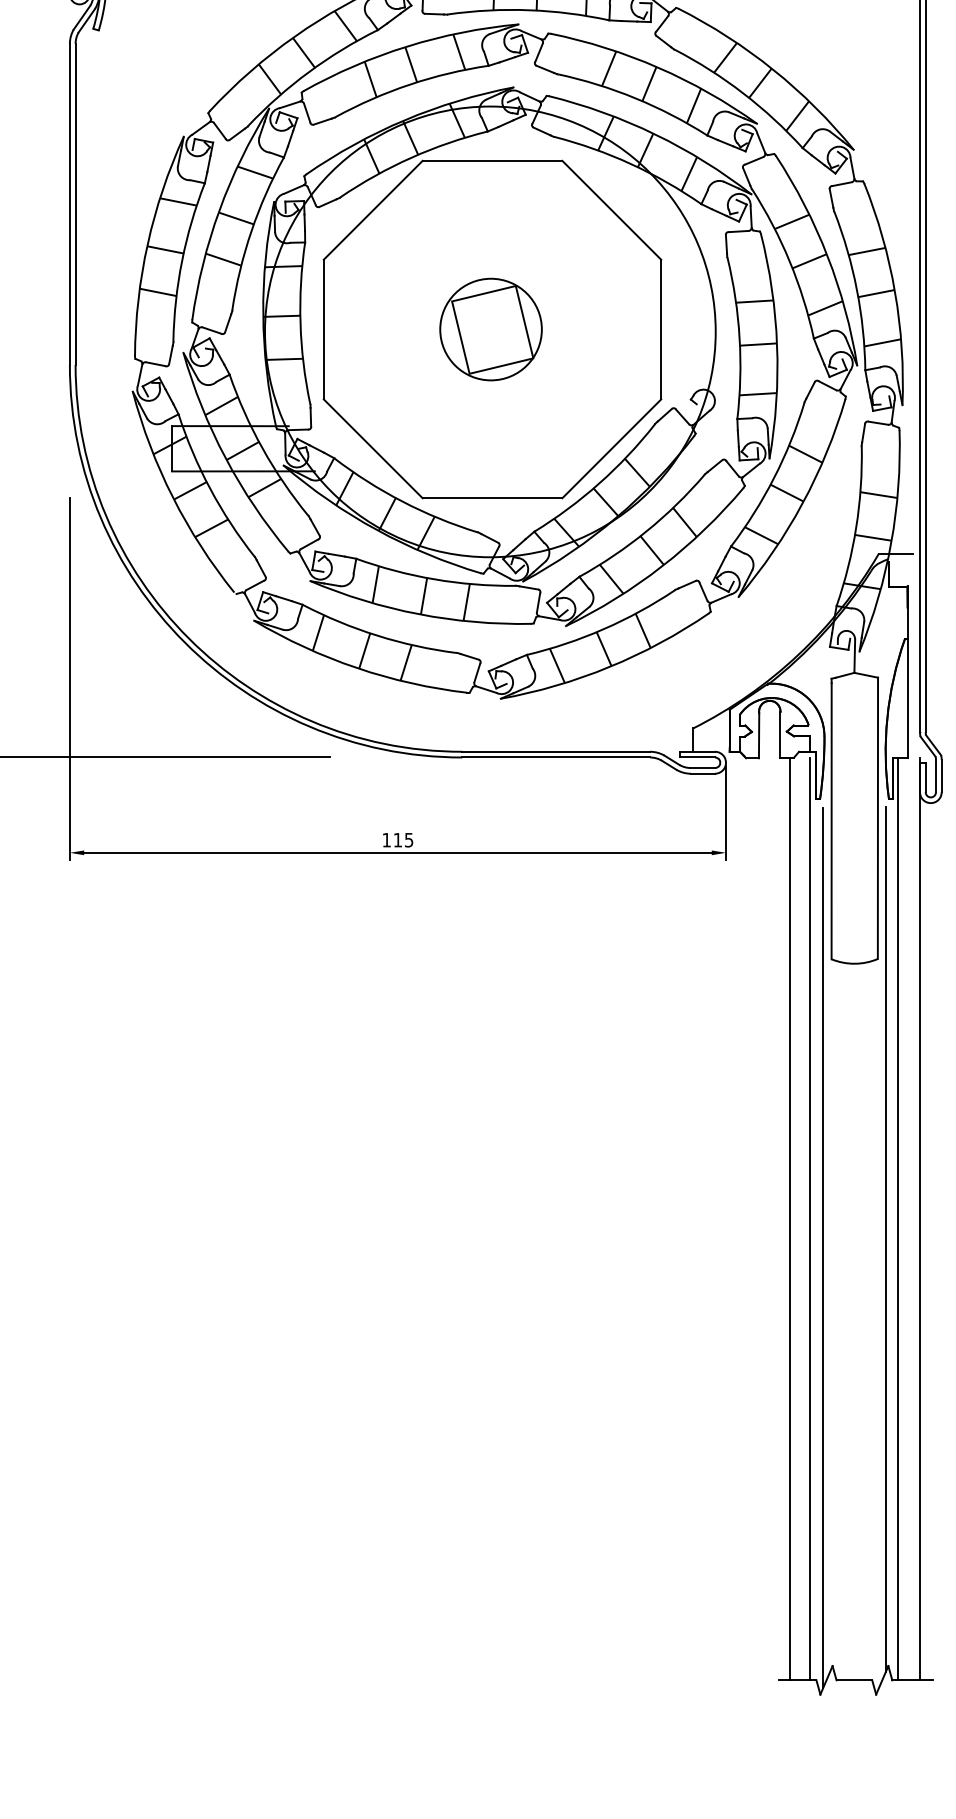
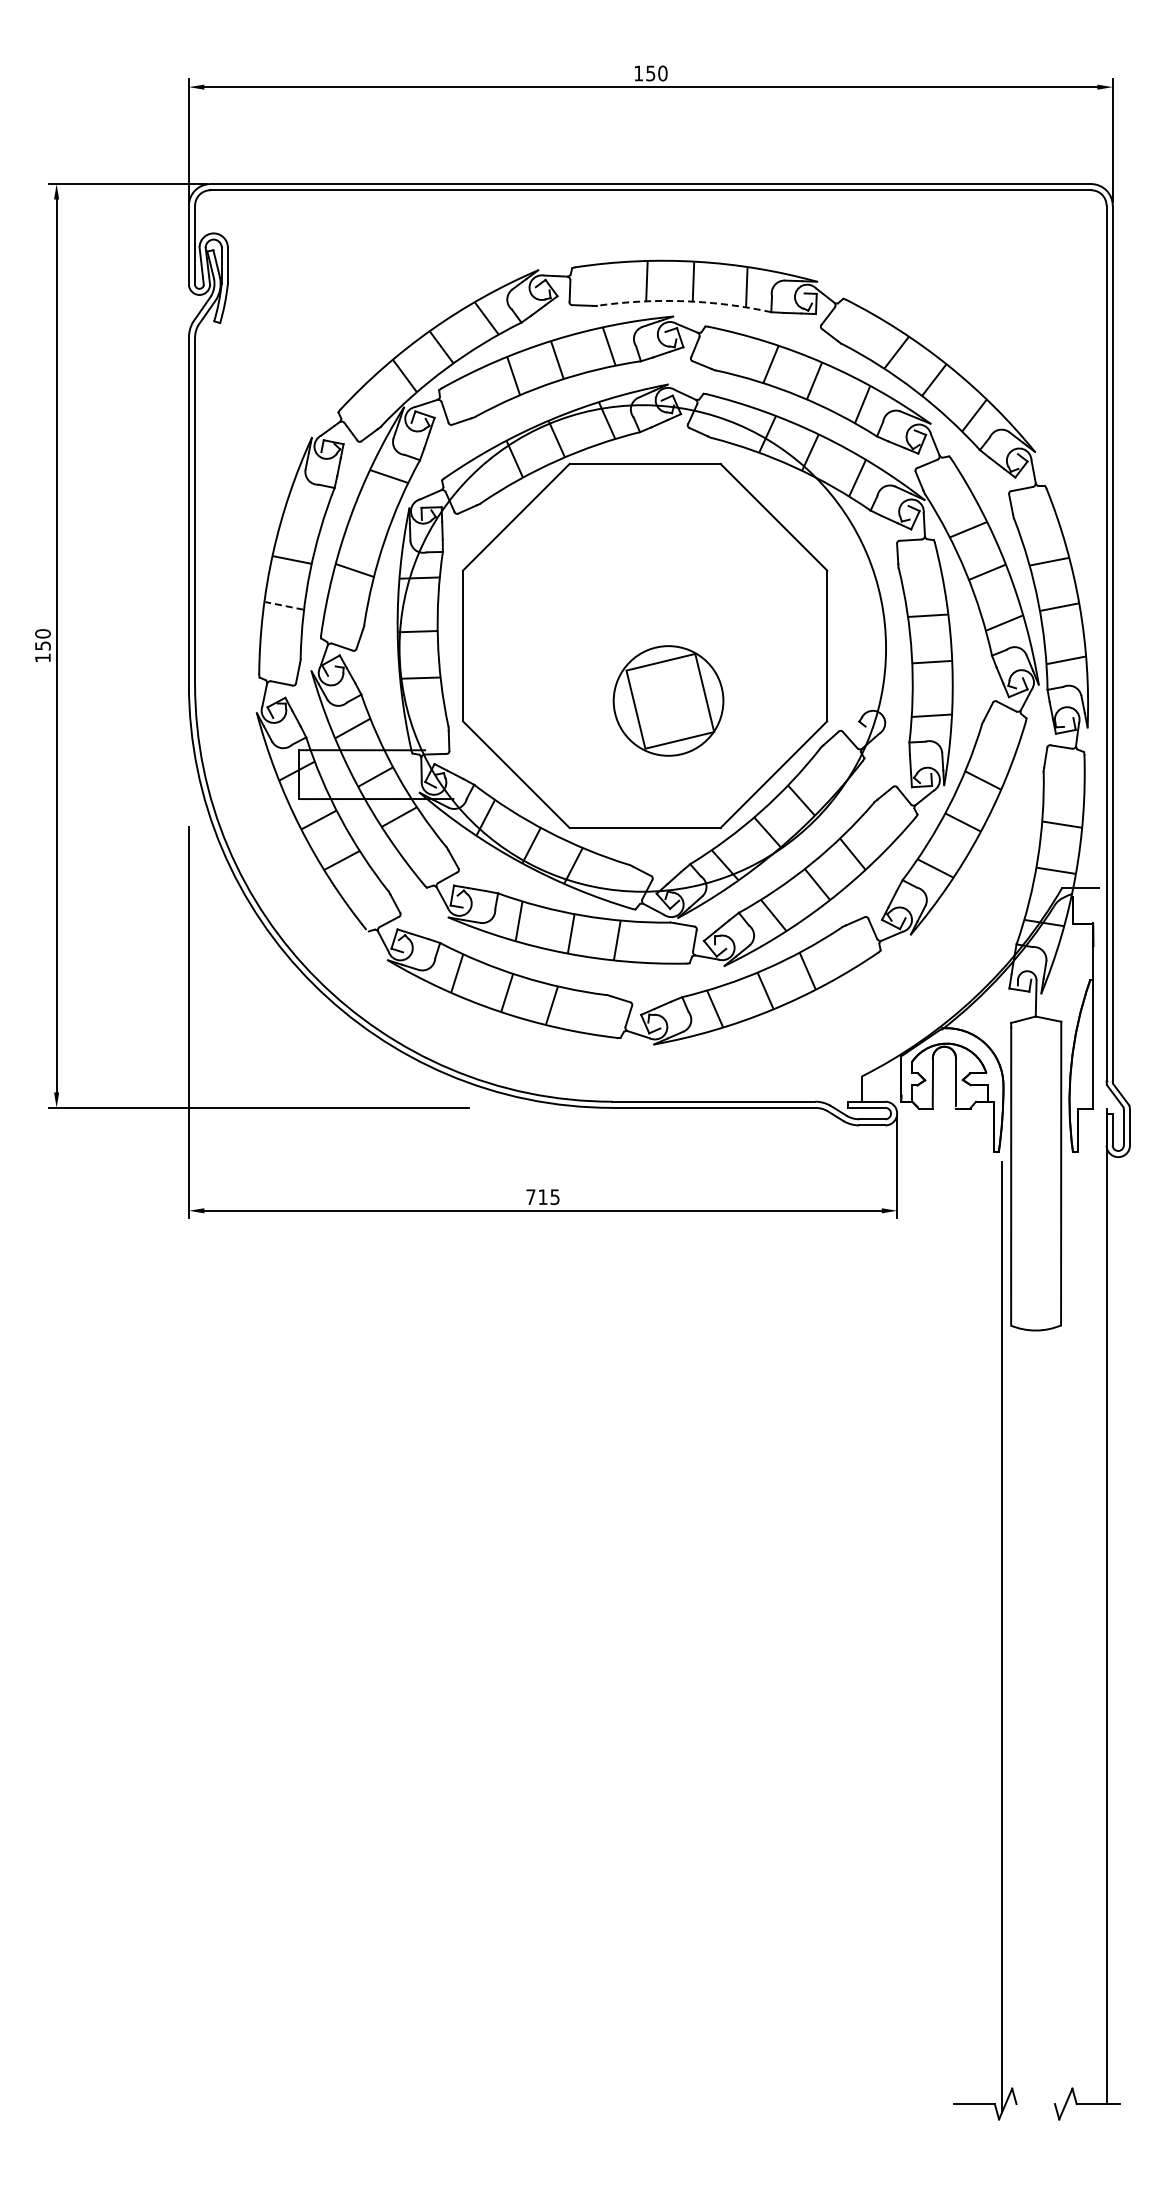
arc: (528, 10) -> (684, 301), solid -> dashed
line: (177, 201) -> (305, 507), removed
line: (237, 218) -> (369, 526), removed
line: (157, 292) -> (283, 605), solid -> dashed
part: (491, 329) -> (668, 700), moved
text: (386, 839) -> (530, 1196), 115 -> 715
line: (789, 1218) -> (965, 1605), removed
line: (810, 1218) -> (988, 1605), removed
line: (897, 1218) -> (1082, 1605), removed
line: (885, 1238) -> (1069, 1627), removed
line: (854, 1680) -> (1035, 2104), removed

